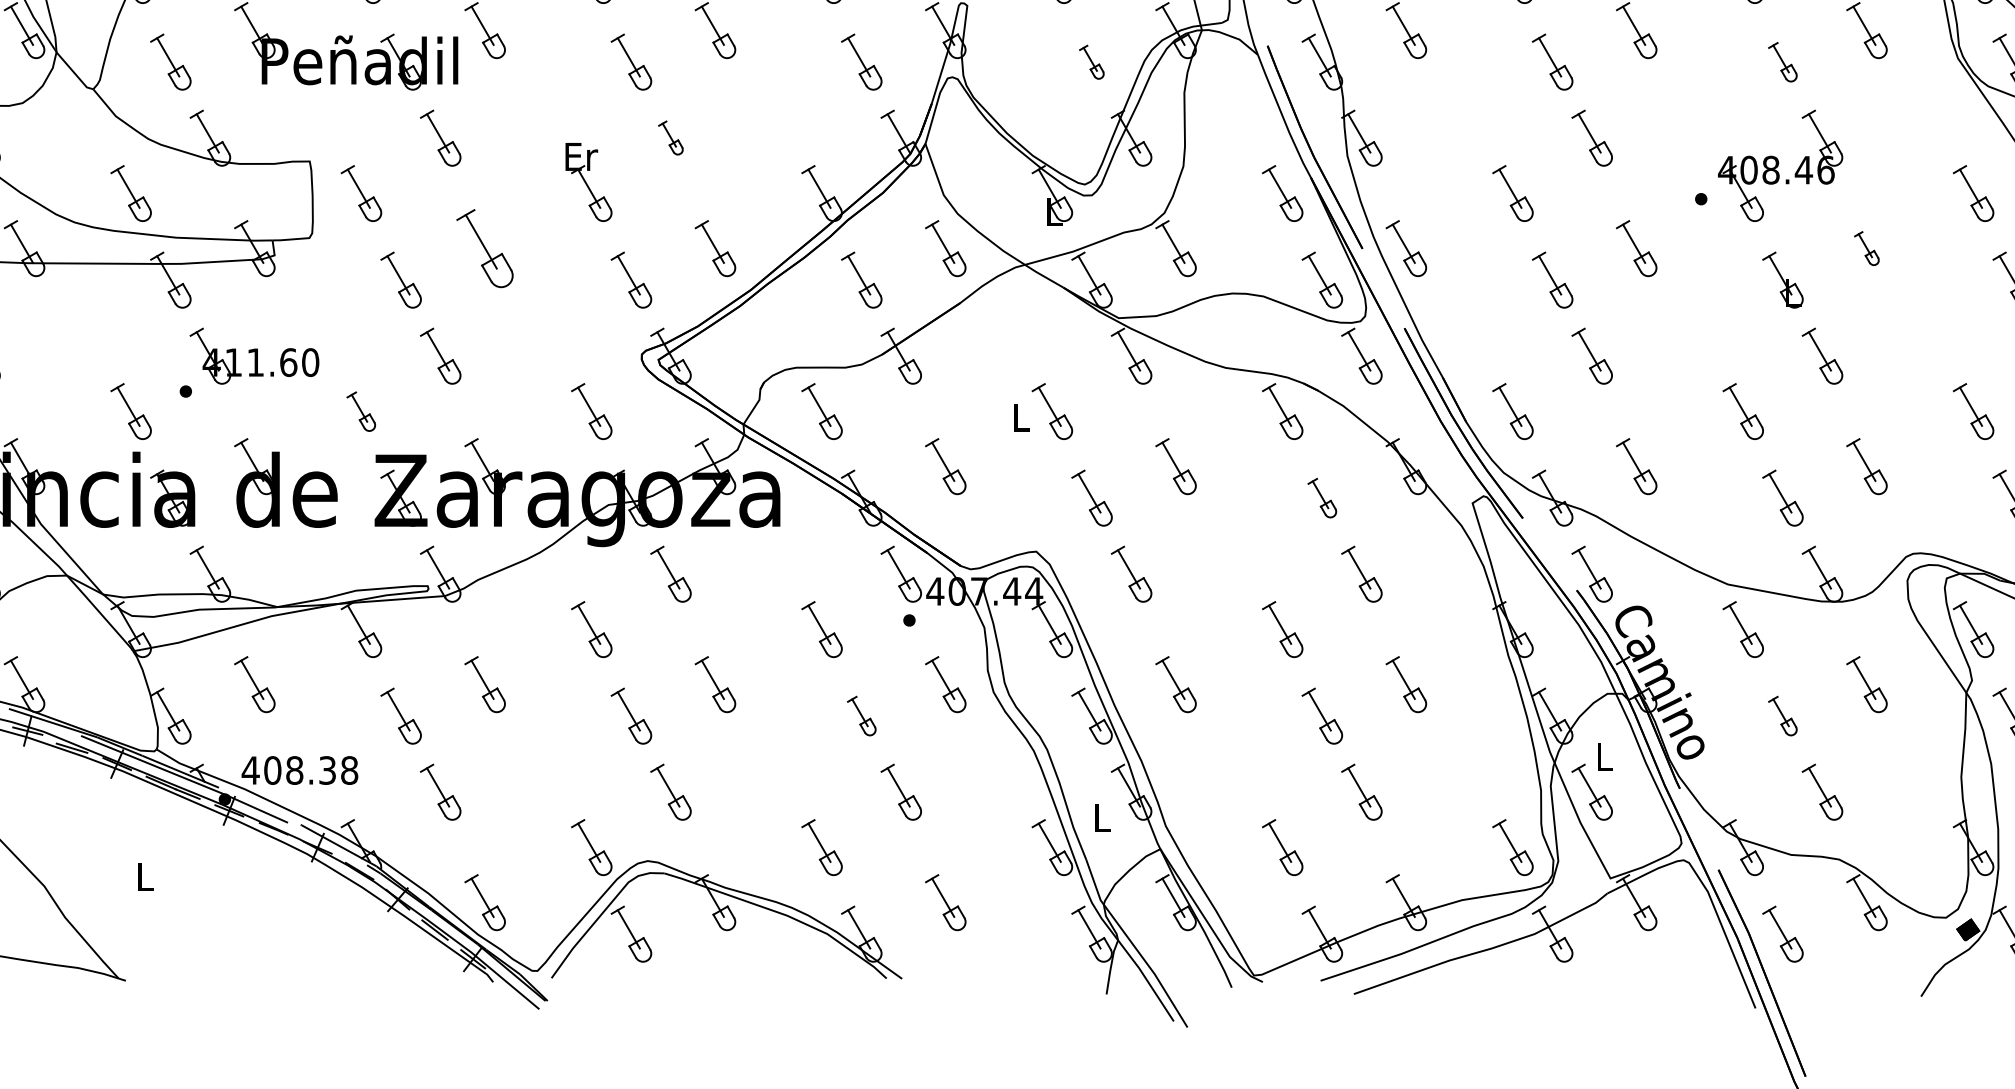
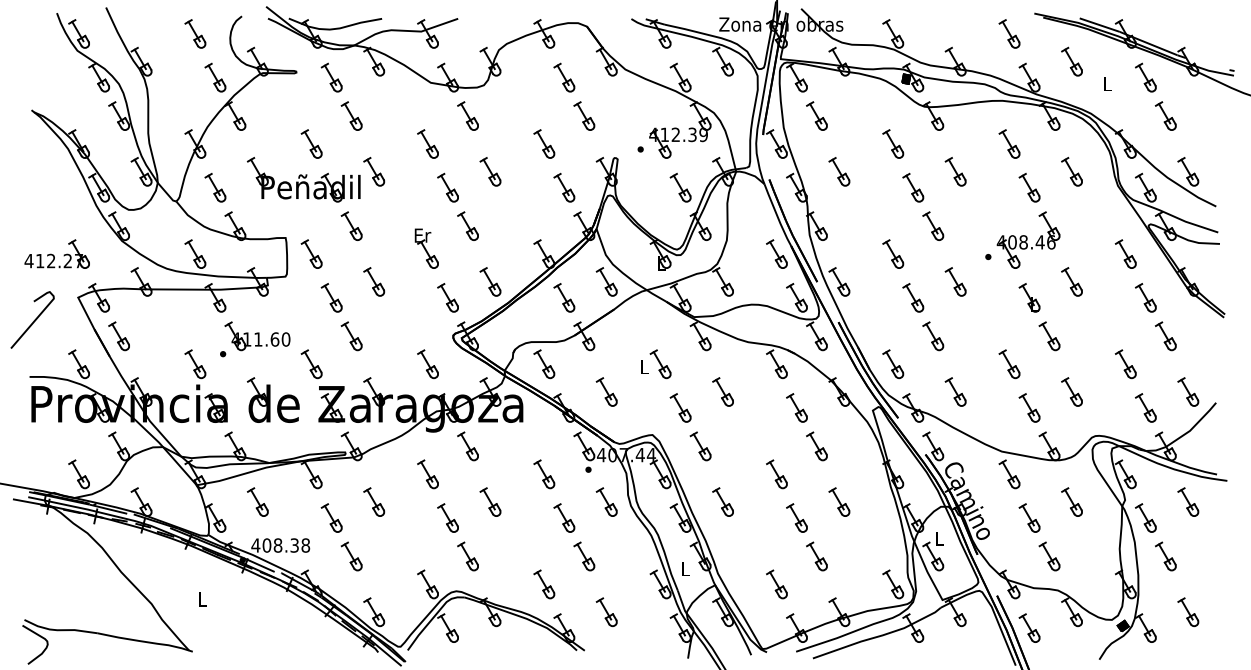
part: (1091, 61) -> (680, 187), size x1.67
part: (1782, 61) -> (1029, 187), size x1.43
part: (669, 136) -> (467, 225), size x1.67
part: (485, 247) -> (374, 281), size x0.71
part: (1865, 247) -> (1071, 281), size x1.67
part: (360, 412) -> (311, 364), size x1.43
part: (1321, 497) -> (796, 407), size x1.43
part: (861, 714) -> (564, 517), size x1.43
part: (1782, 714) -> (1029, 517), size x1.43

